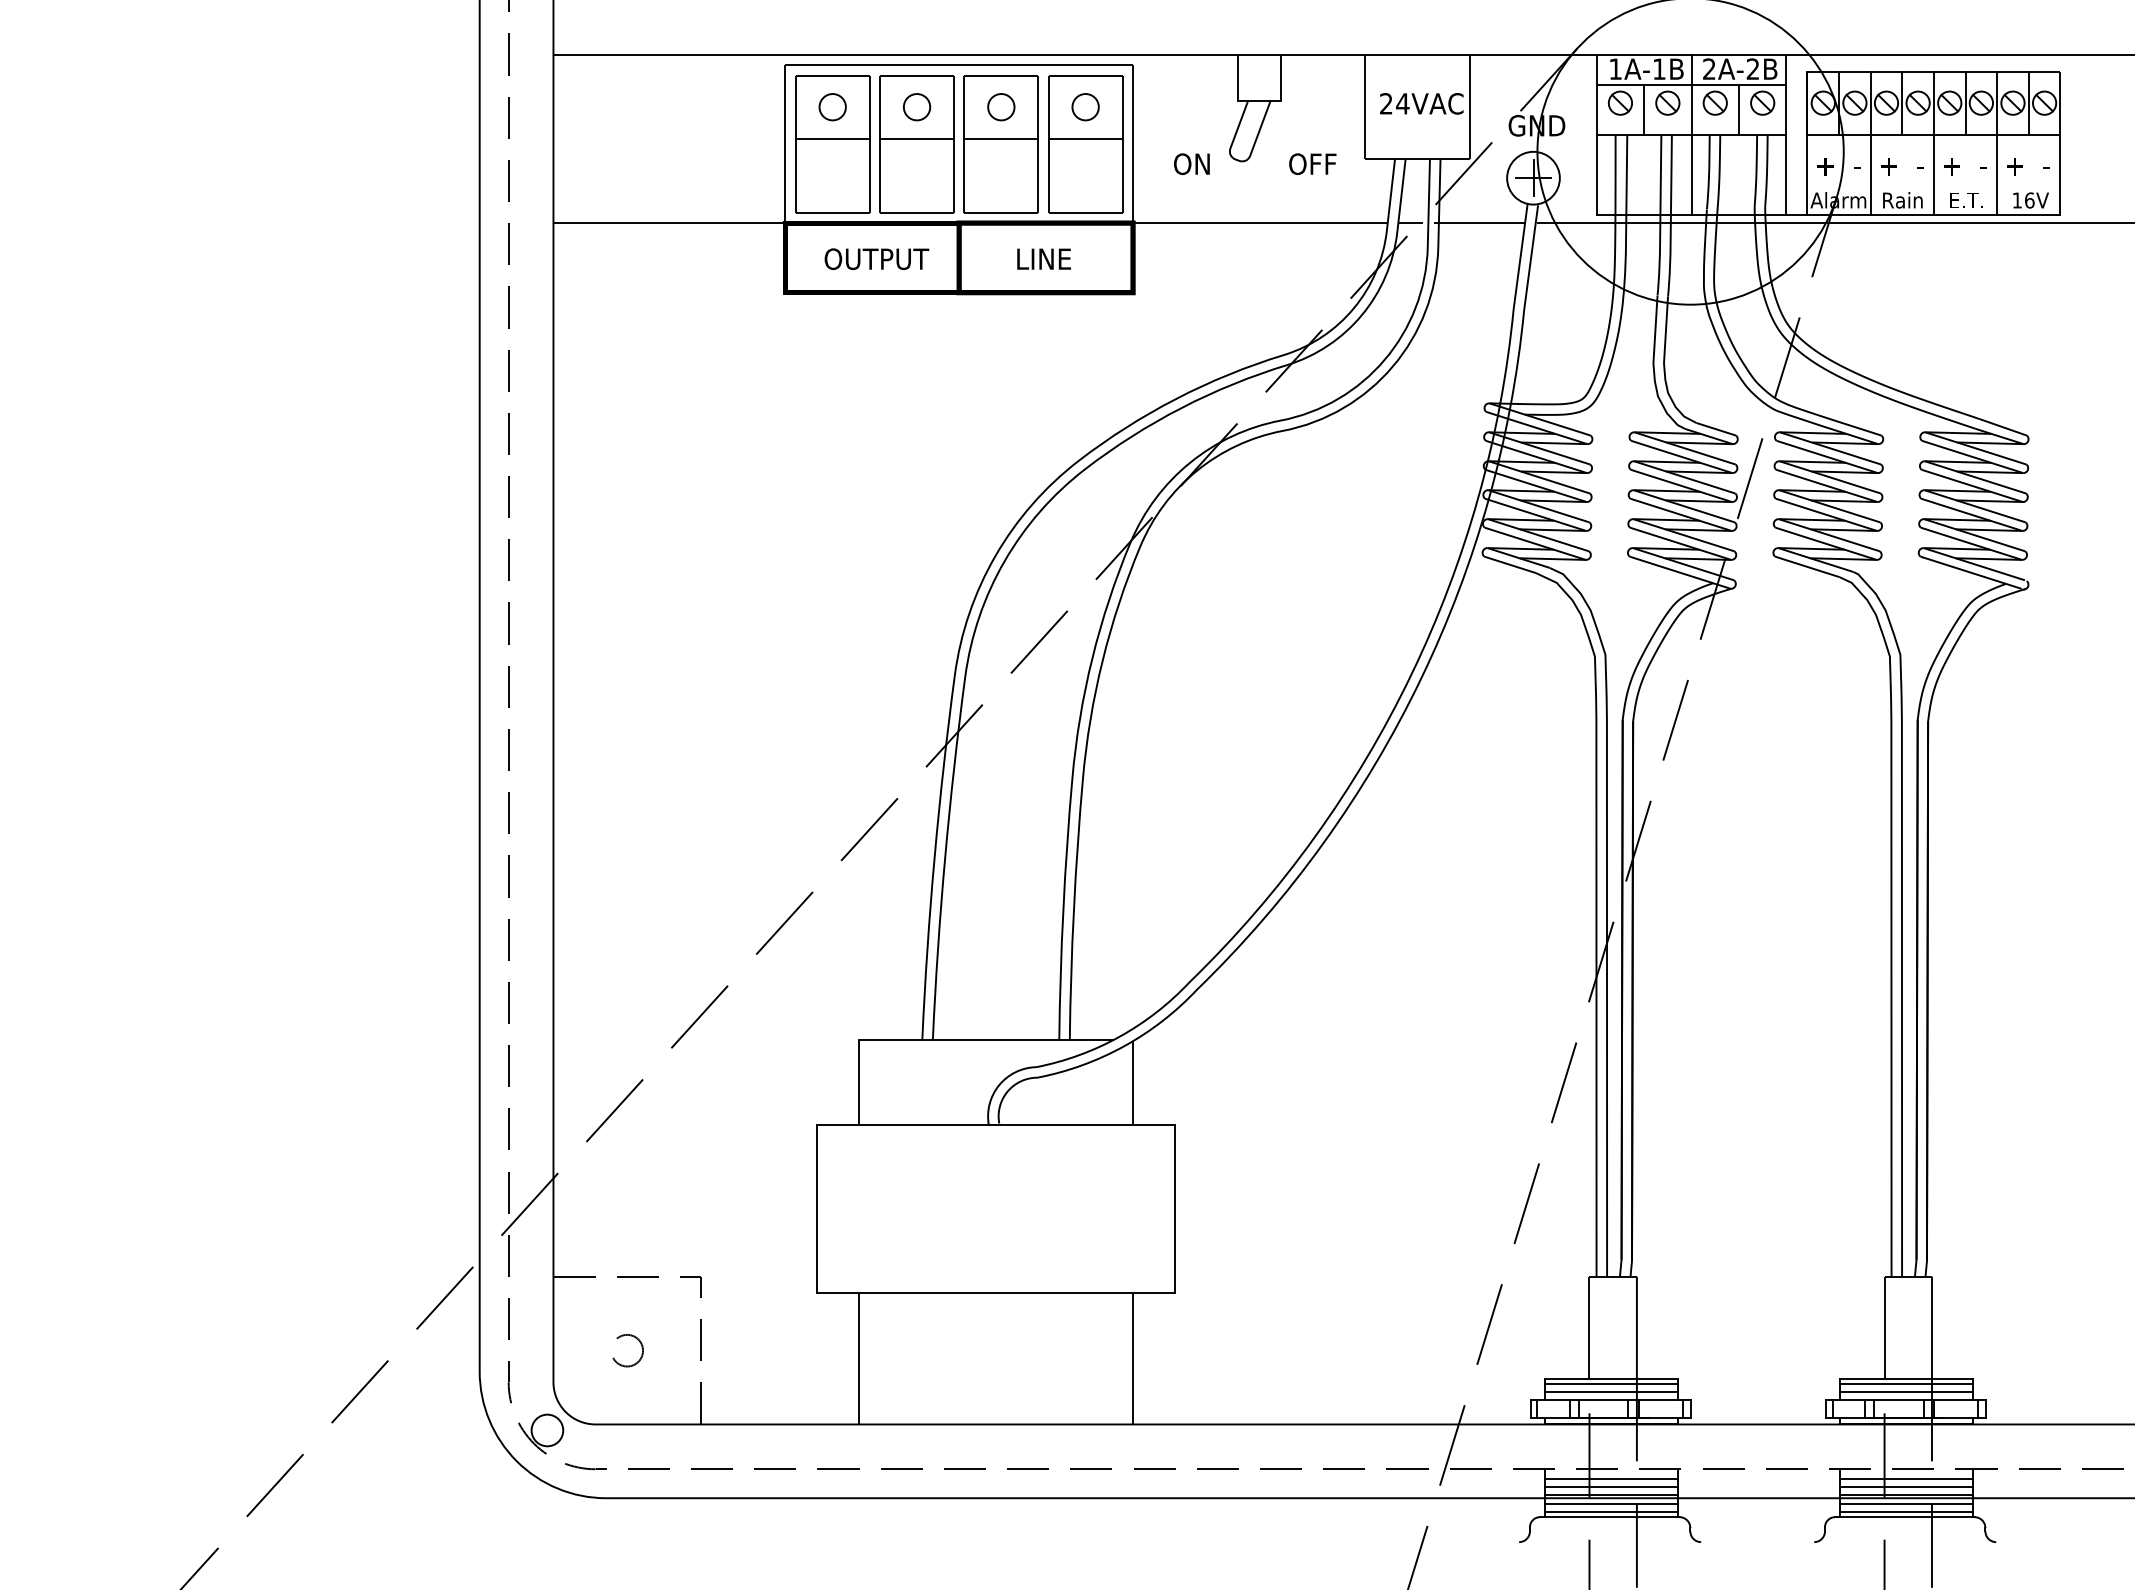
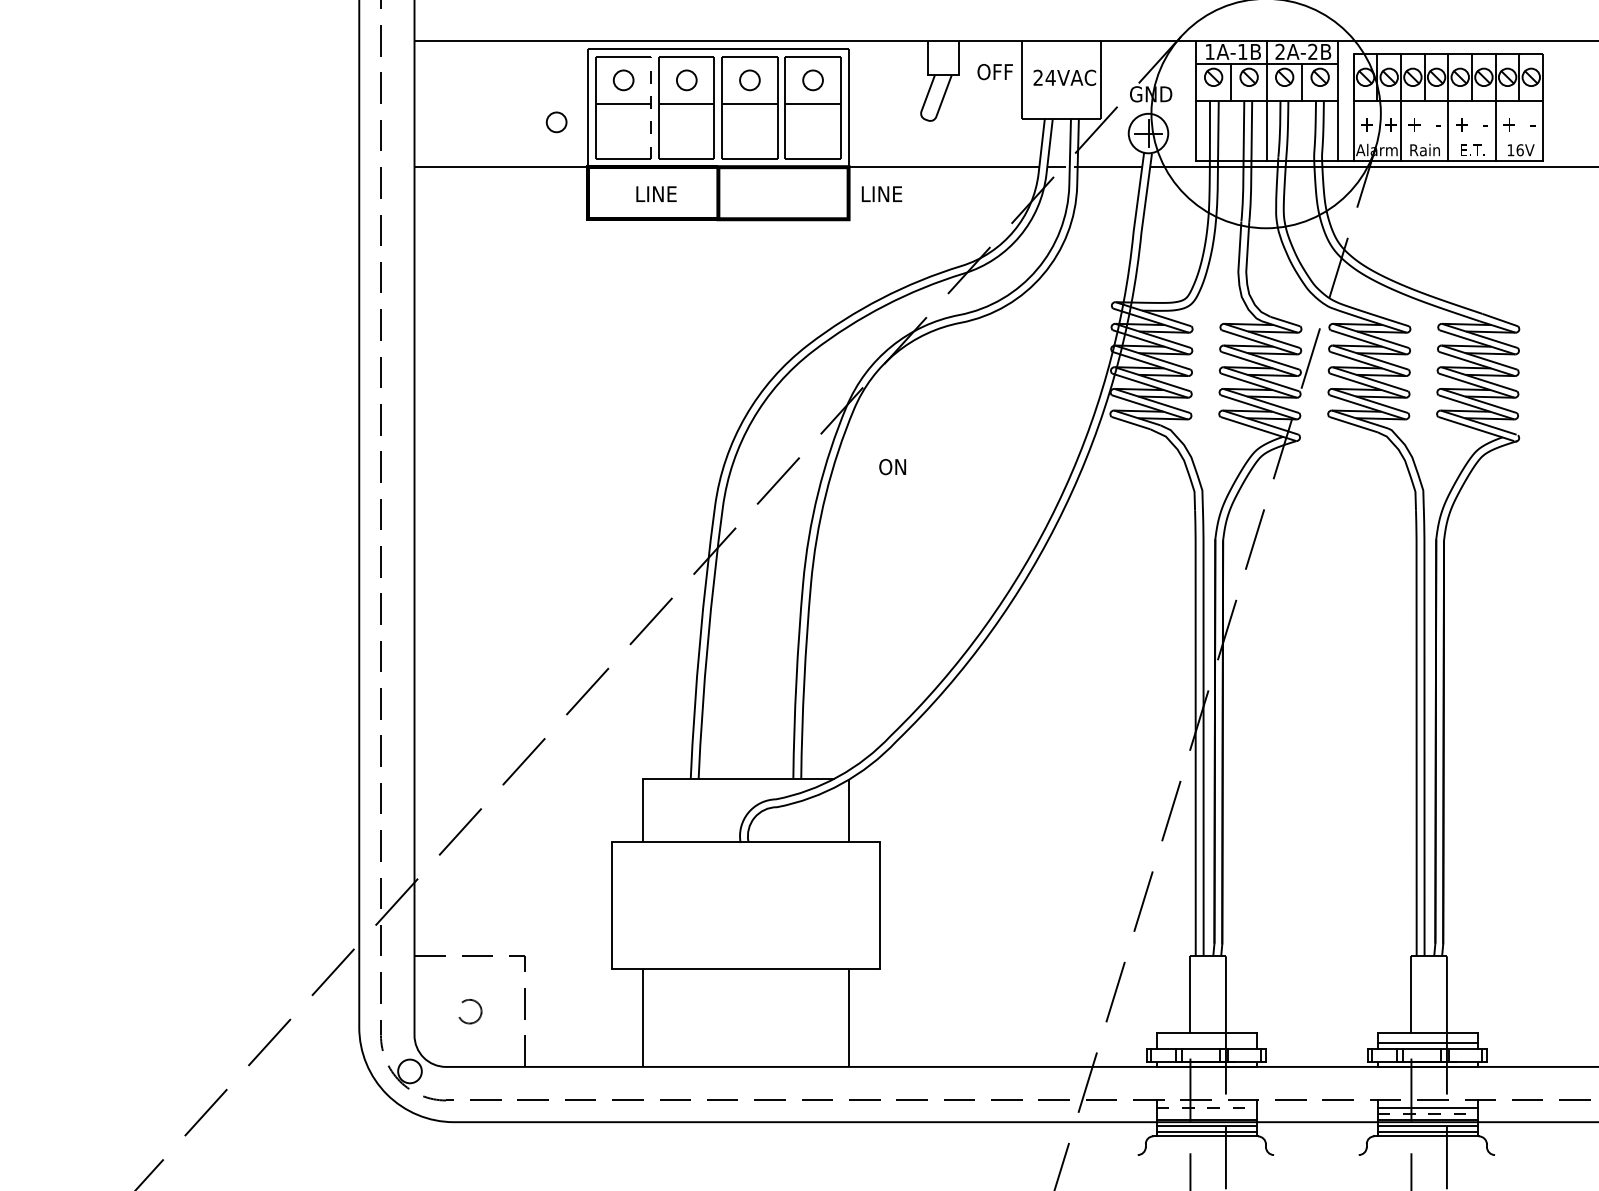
line: (869, 143) -> (651, 107), solid -> dashed
circle: (743, 163) -> (556, 122), added
text: (1191, 164) -> (892, 467), moved
text: (1311, 164) -> (994, 72), moved
text: (1856, 166) -> (1390, 124), - -> +
text: (1043, 258) -> (881, 193), moved
text: (876, 259) -> (656, 194), OUTPUT -> LINE
line: (1610, 1383) -> (1206, 1036), removed
line: (1906, 1383) -> (1427, 1036), removed
line: (1610, 1391) -> (1206, 1042), removed
line: (1612, 1478) -> (1207, 1107), solid -> dashed
line: (1610, 1486) -> (1206, 1113), removed
line: (1907, 1486) -> (1428, 1113), solid -> dashed

